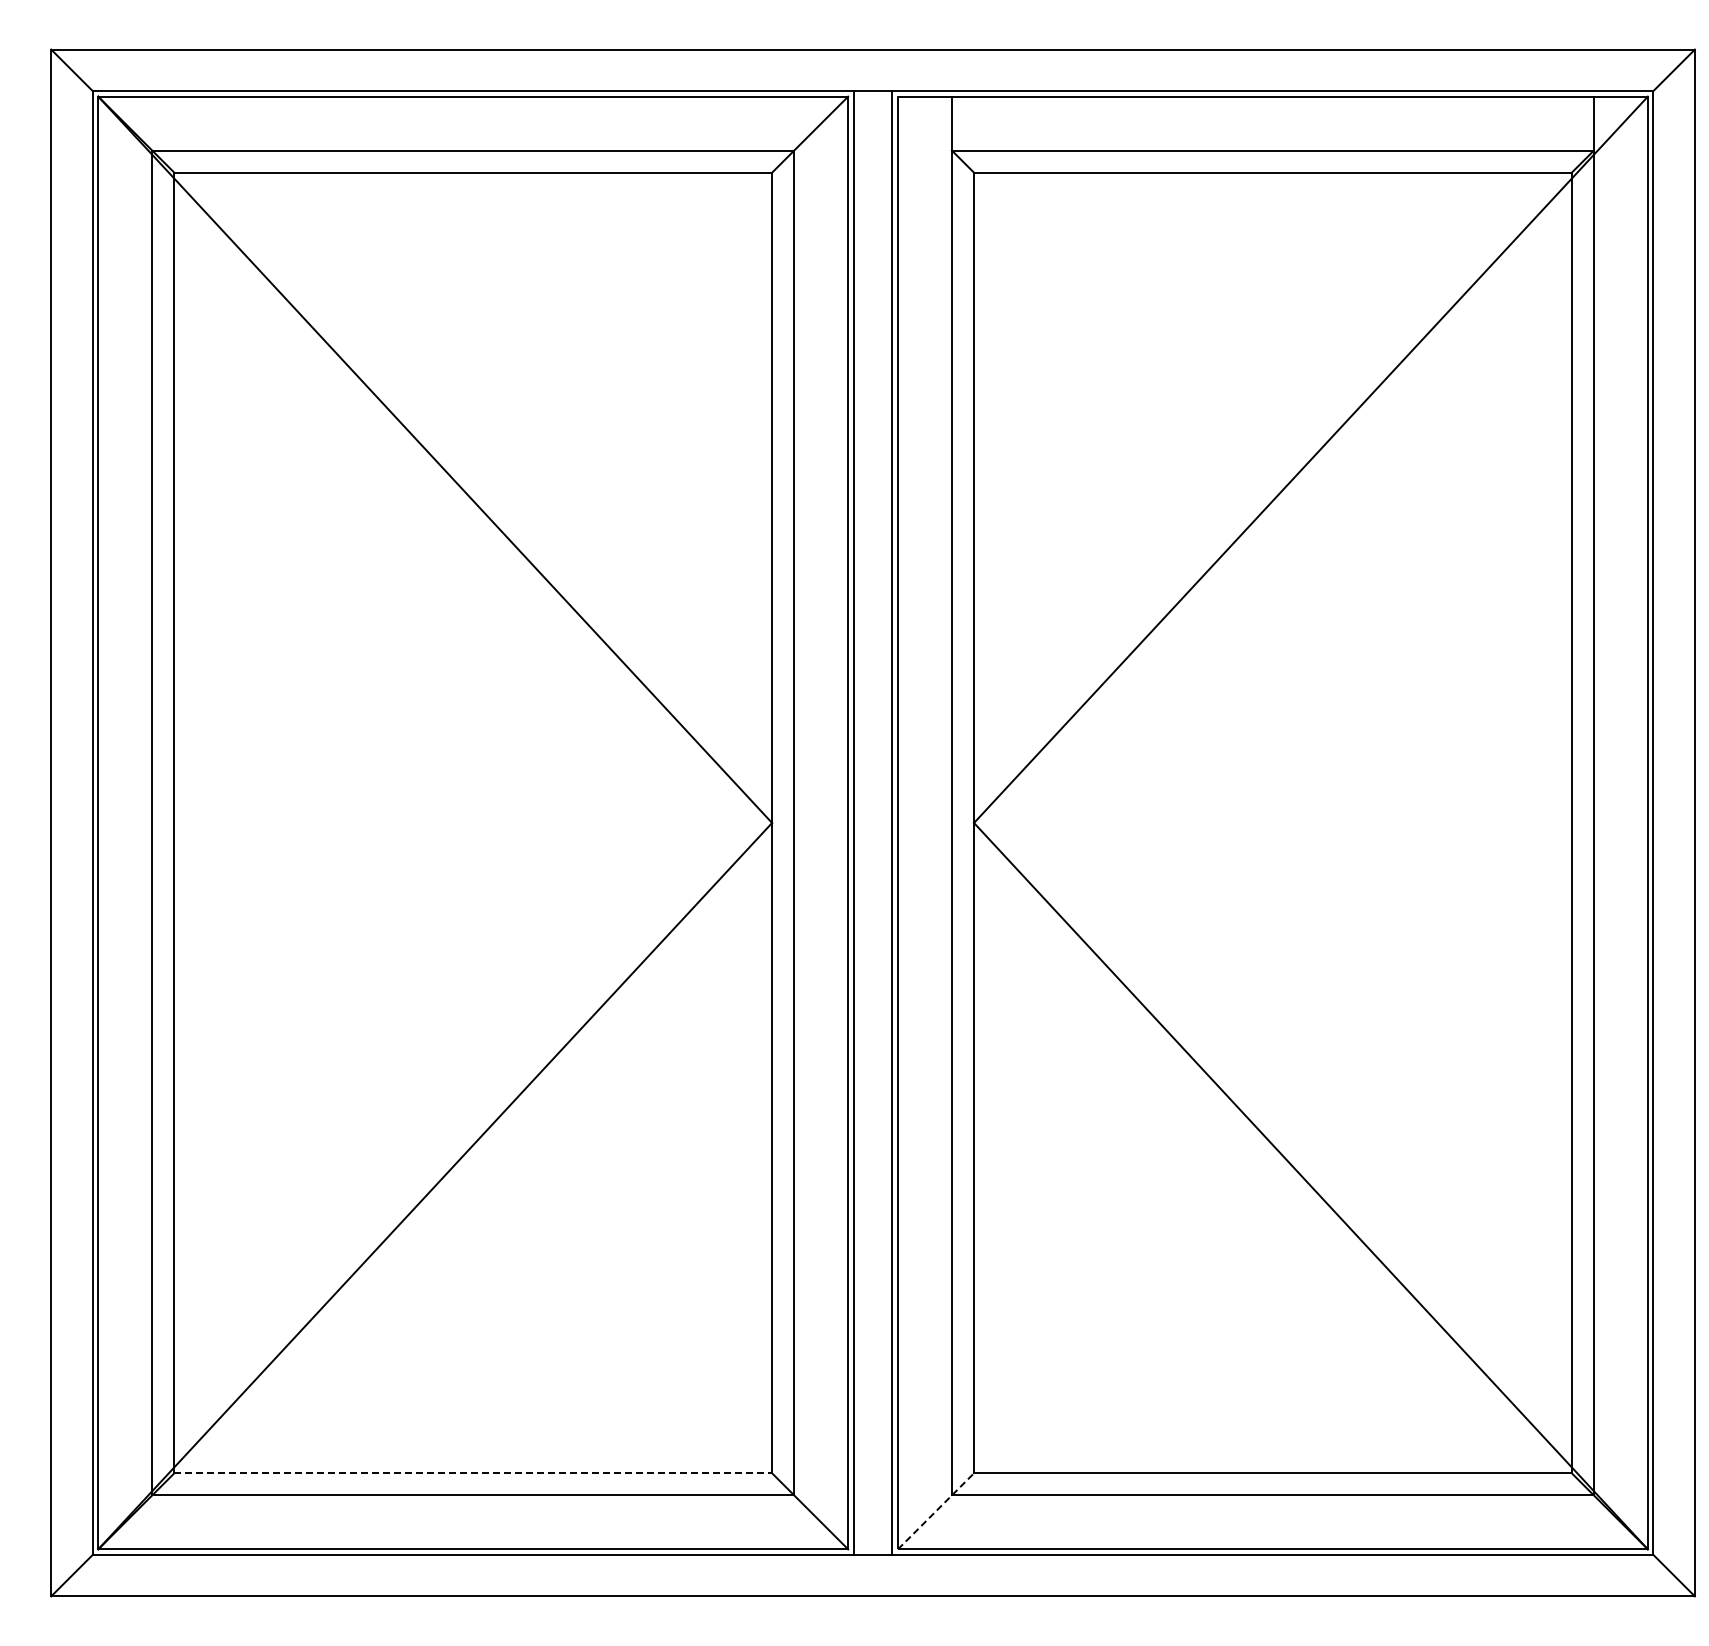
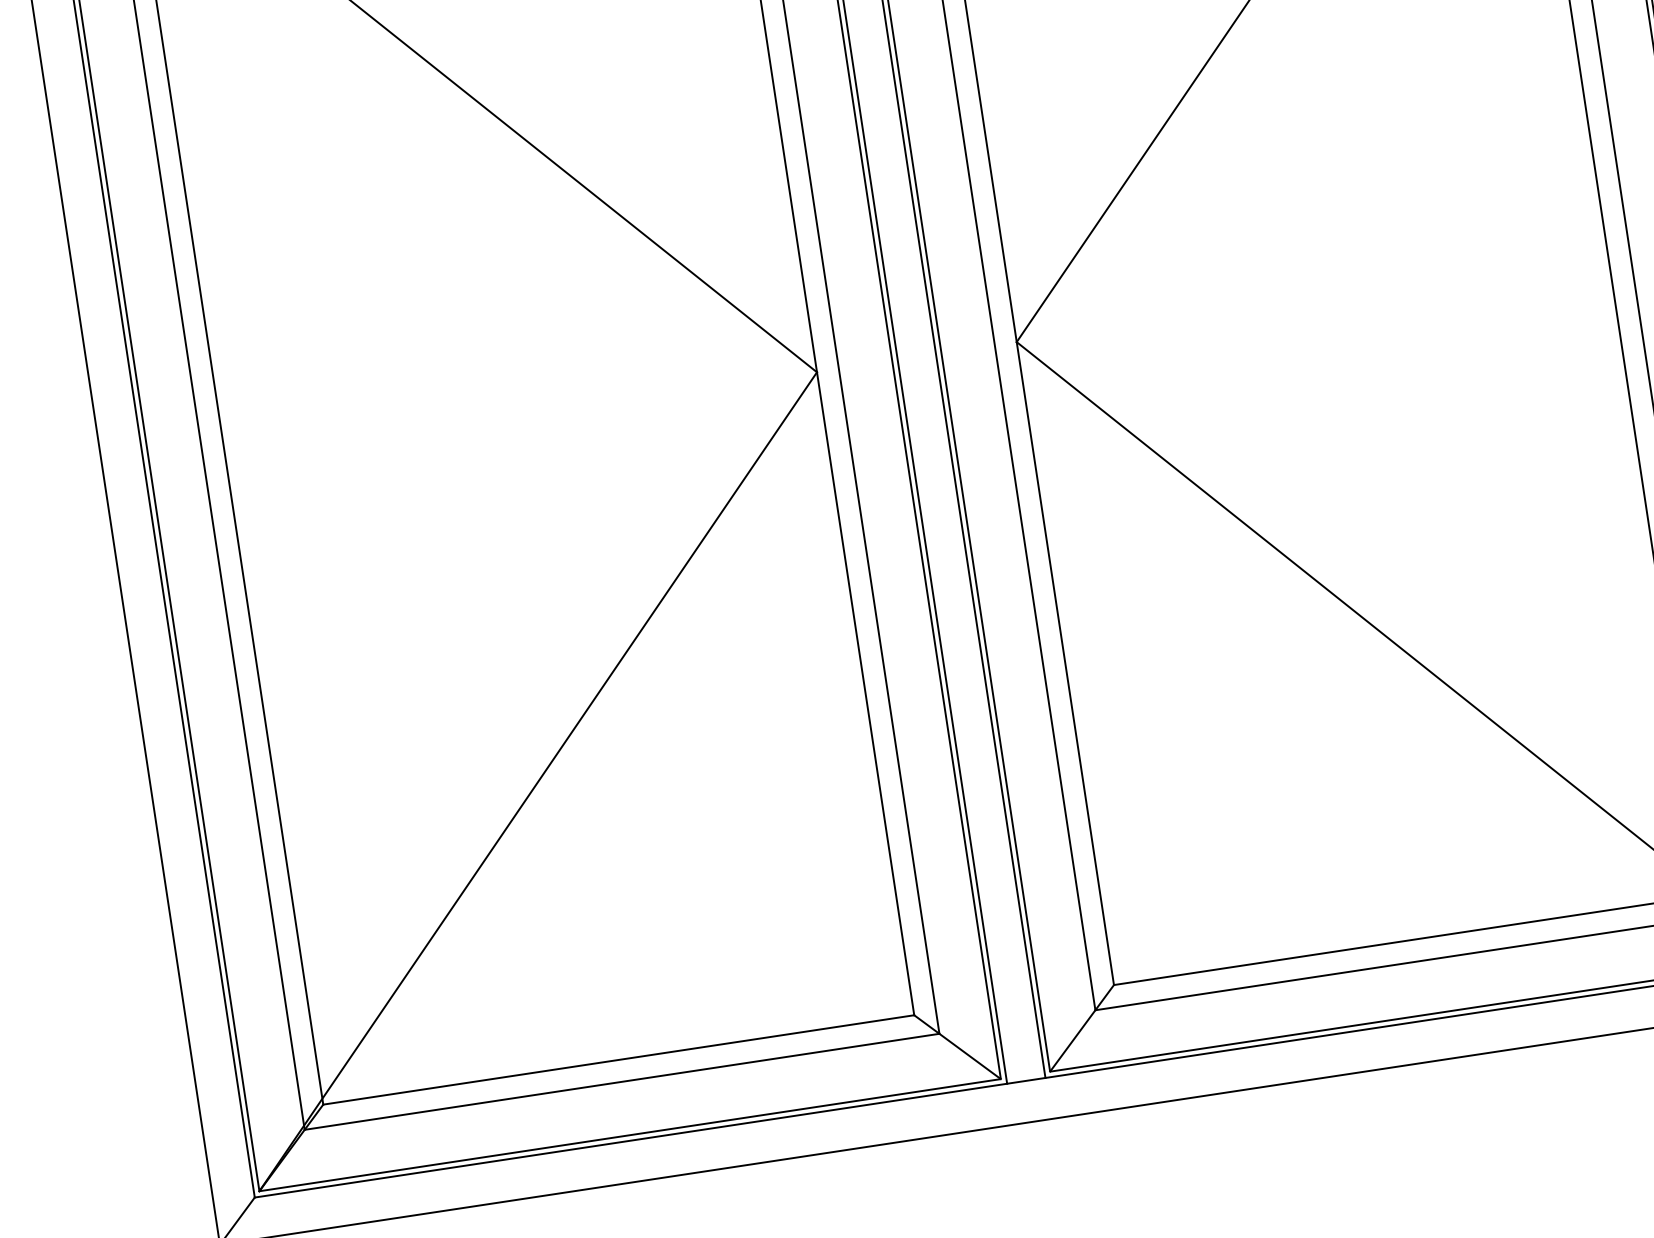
line: (473, 1473) -> (619, 1060), dashed -> solid
line: (936, 1511) -> (1082, 1028), dashed -> solid

